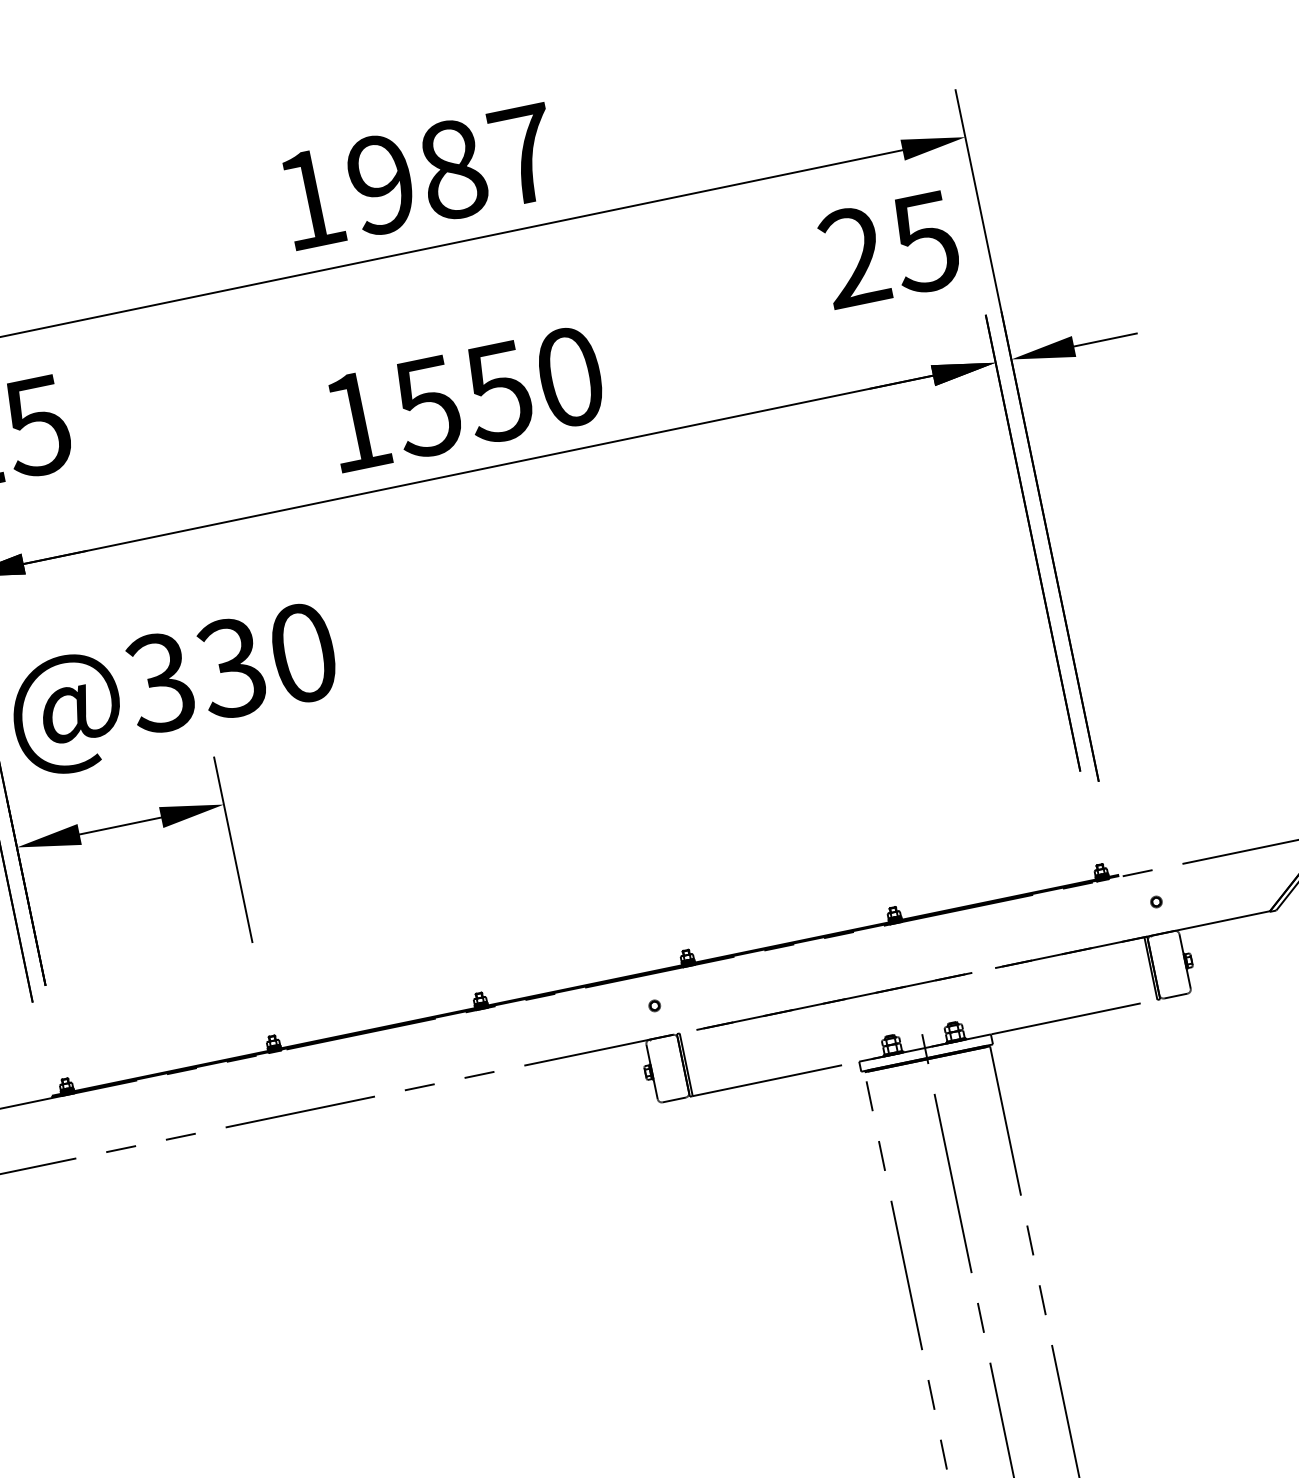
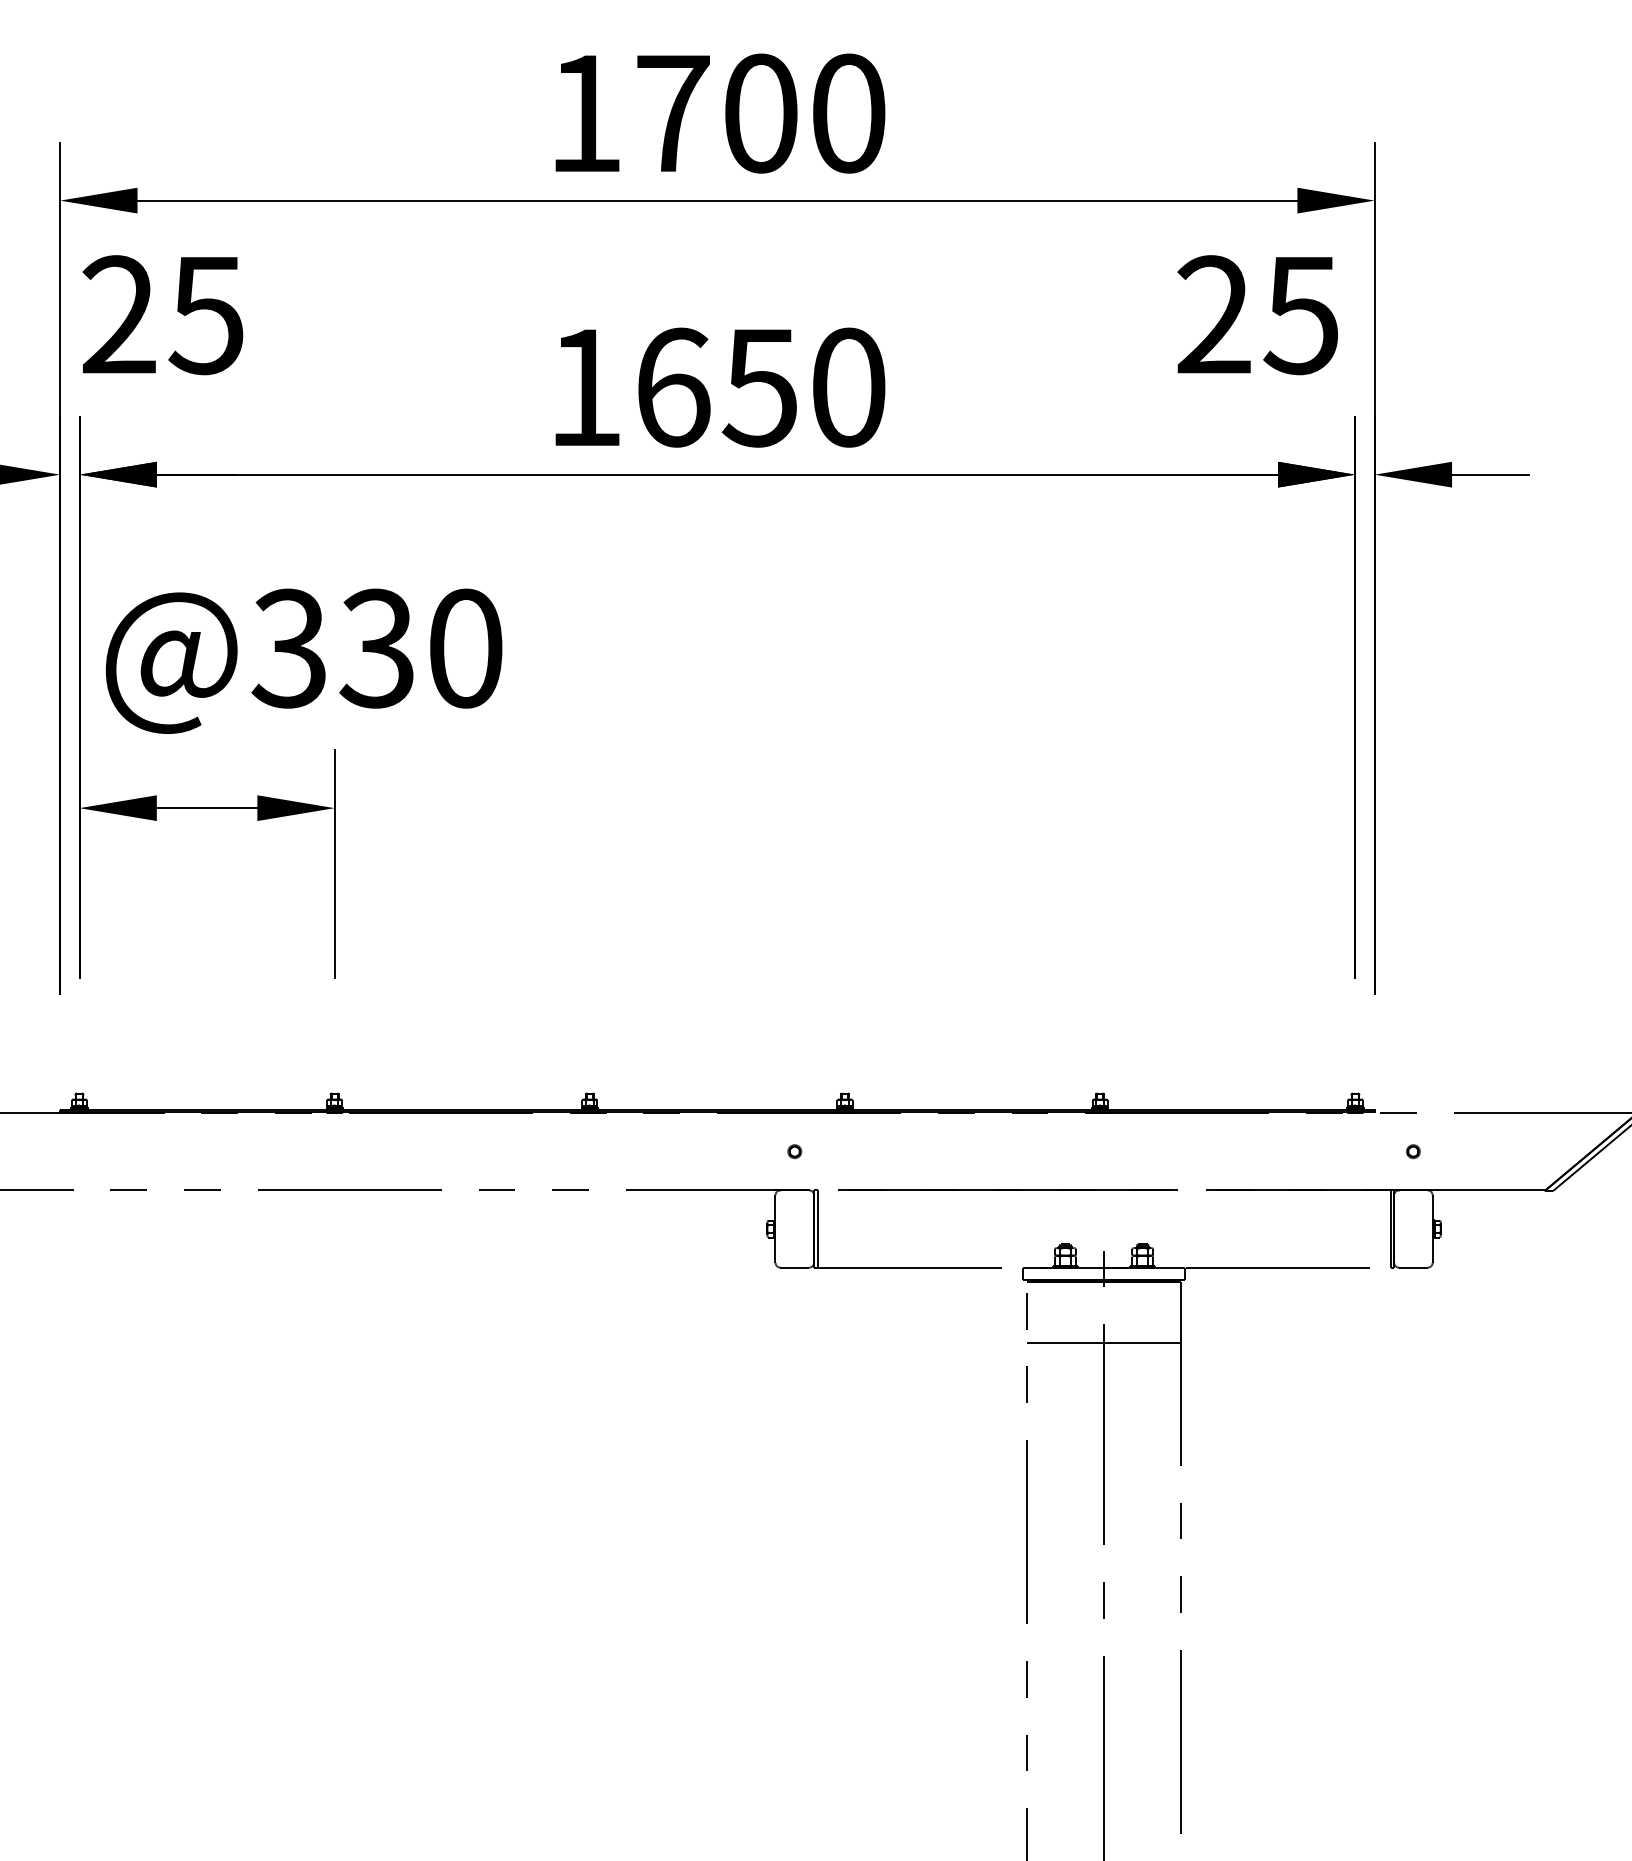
text: (452, 169) -> (760, 113), 1987 -> 1700
text: (427, 406) -> (672, 387), 1550 -> 1650
line: (937, 1109) -> (1103, 1343), added

